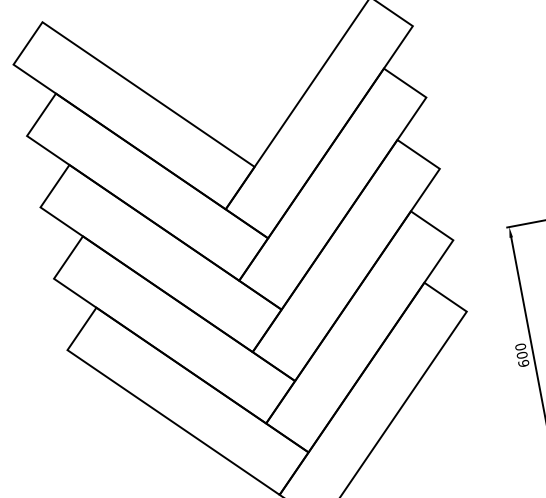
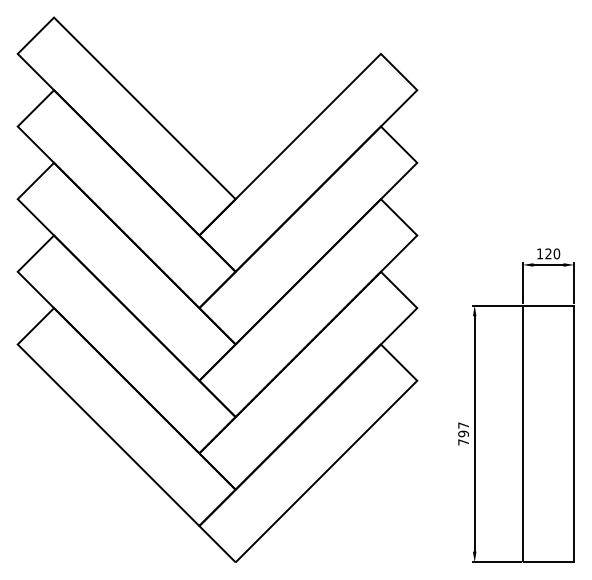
text: (522, 354) -> (463, 433), 600 -> 797

